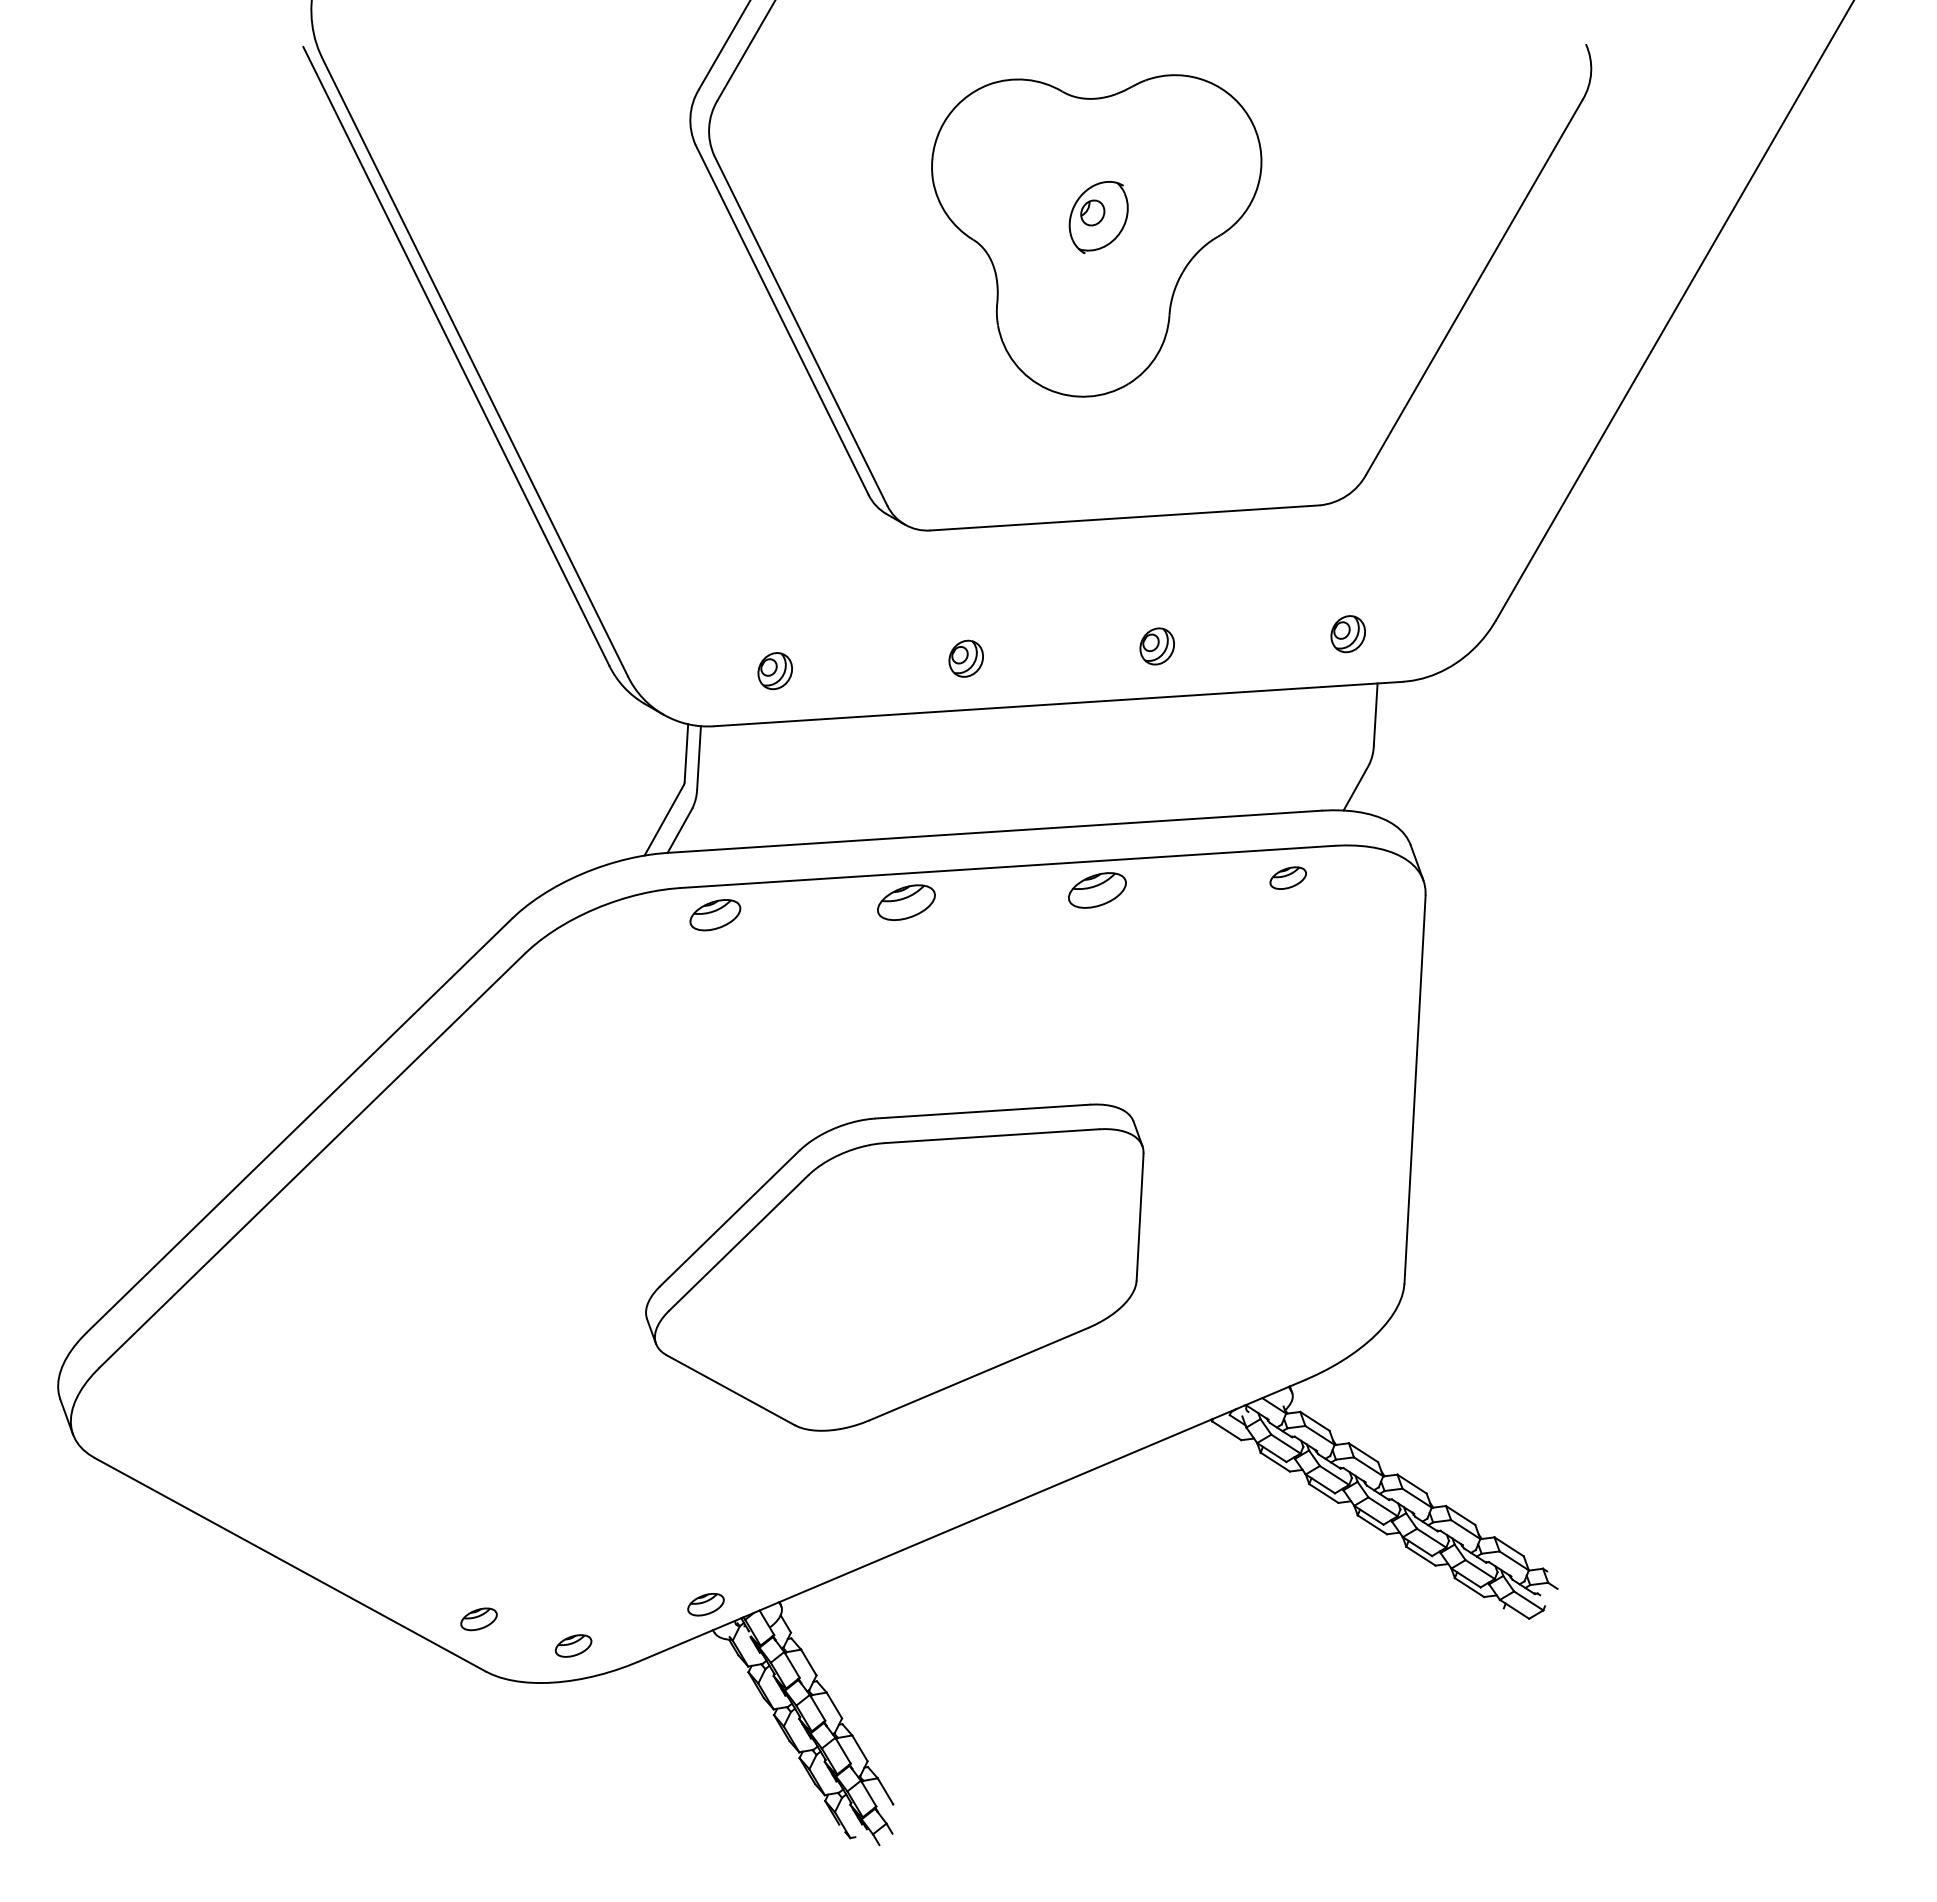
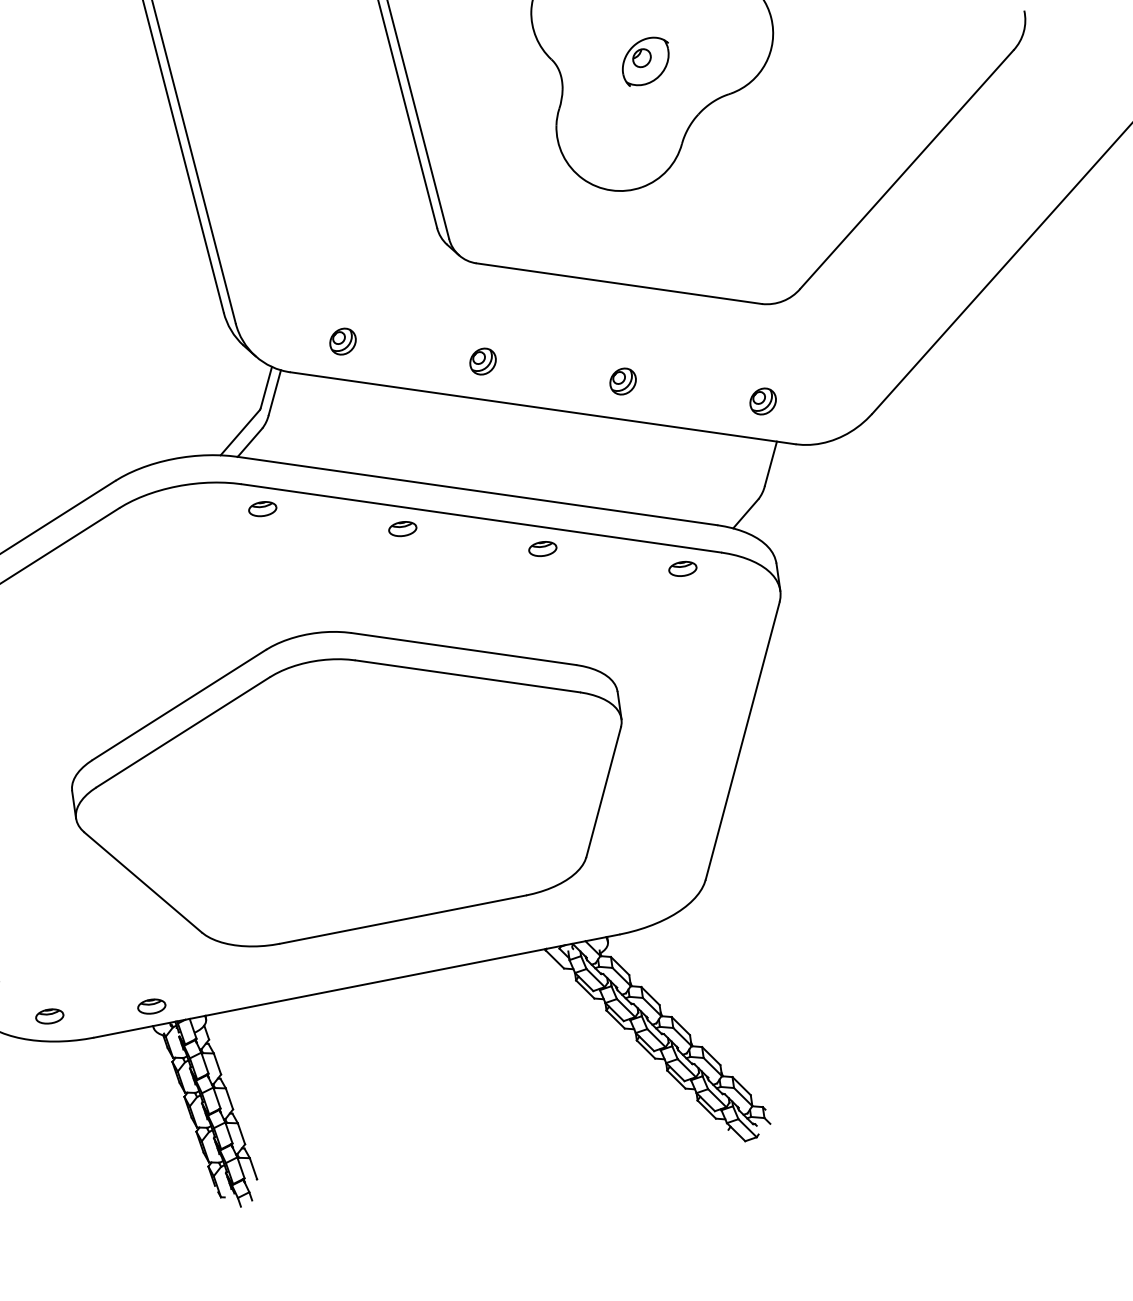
part: (1096, 890) -> (542, 548), size x0.62
part: (905, 902) -> (402, 528), size x0.62
part: (714, 914) -> (262, 508), size x0.71
part: (894, 1267) -> (339, 791), size x1.43

